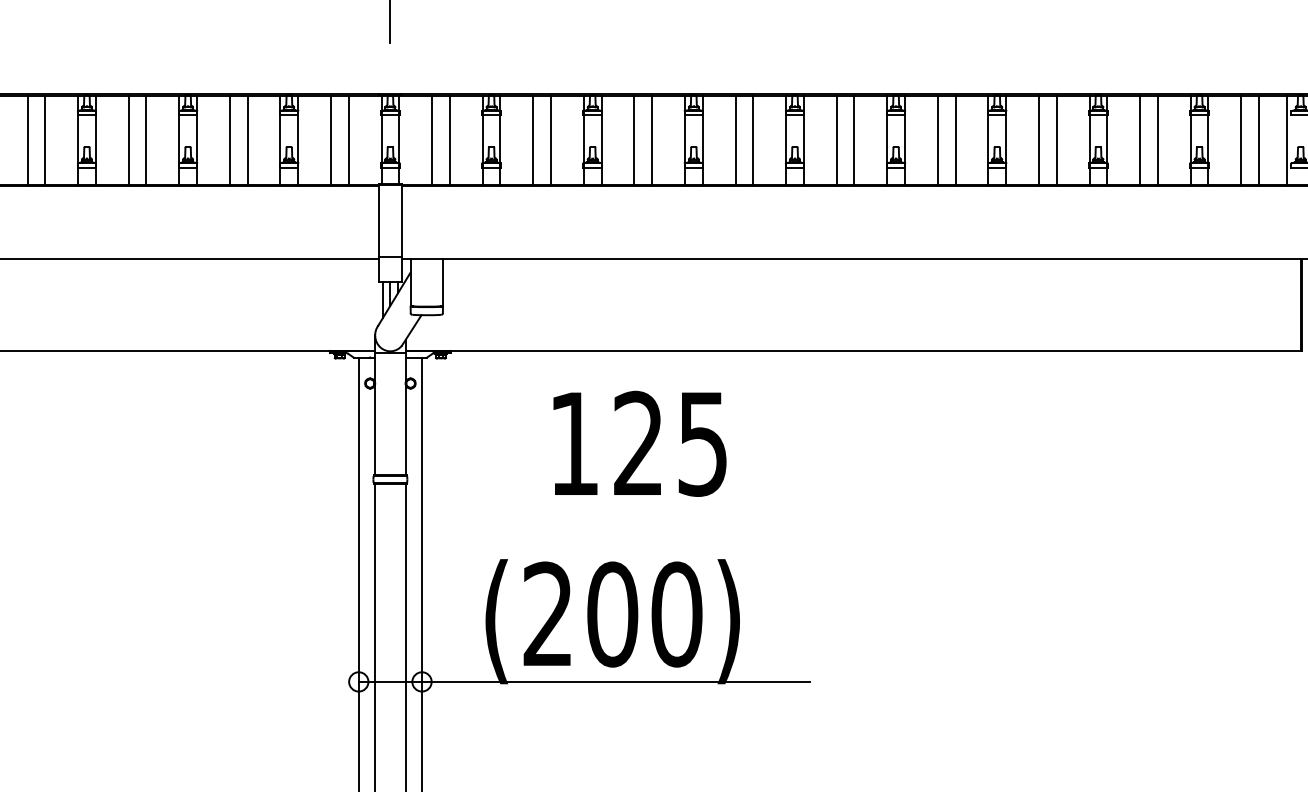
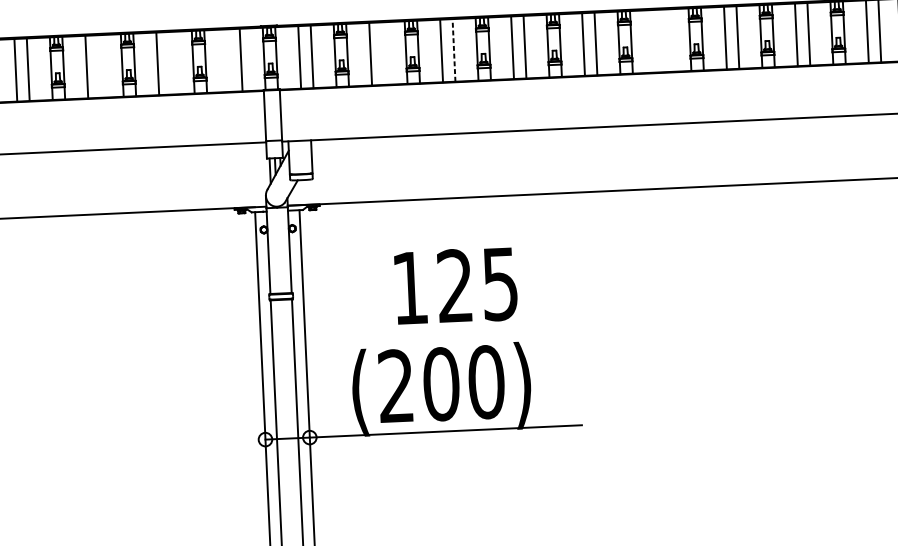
line: (146, 140) -> (99, 66), removed
line: (247, 140) -> (170, 63), removed
line: (330, 140) -> (228, 60), removed
line: (550, 140) -> (382, 53), removed
line: (652, 140) -> (454, 50), solid -> dashed
line: (937, 140) -> (654, 41), removed
line: (955, 140) -> (666, 40), removed
text: (639, 443) -> (455, 285), moved

